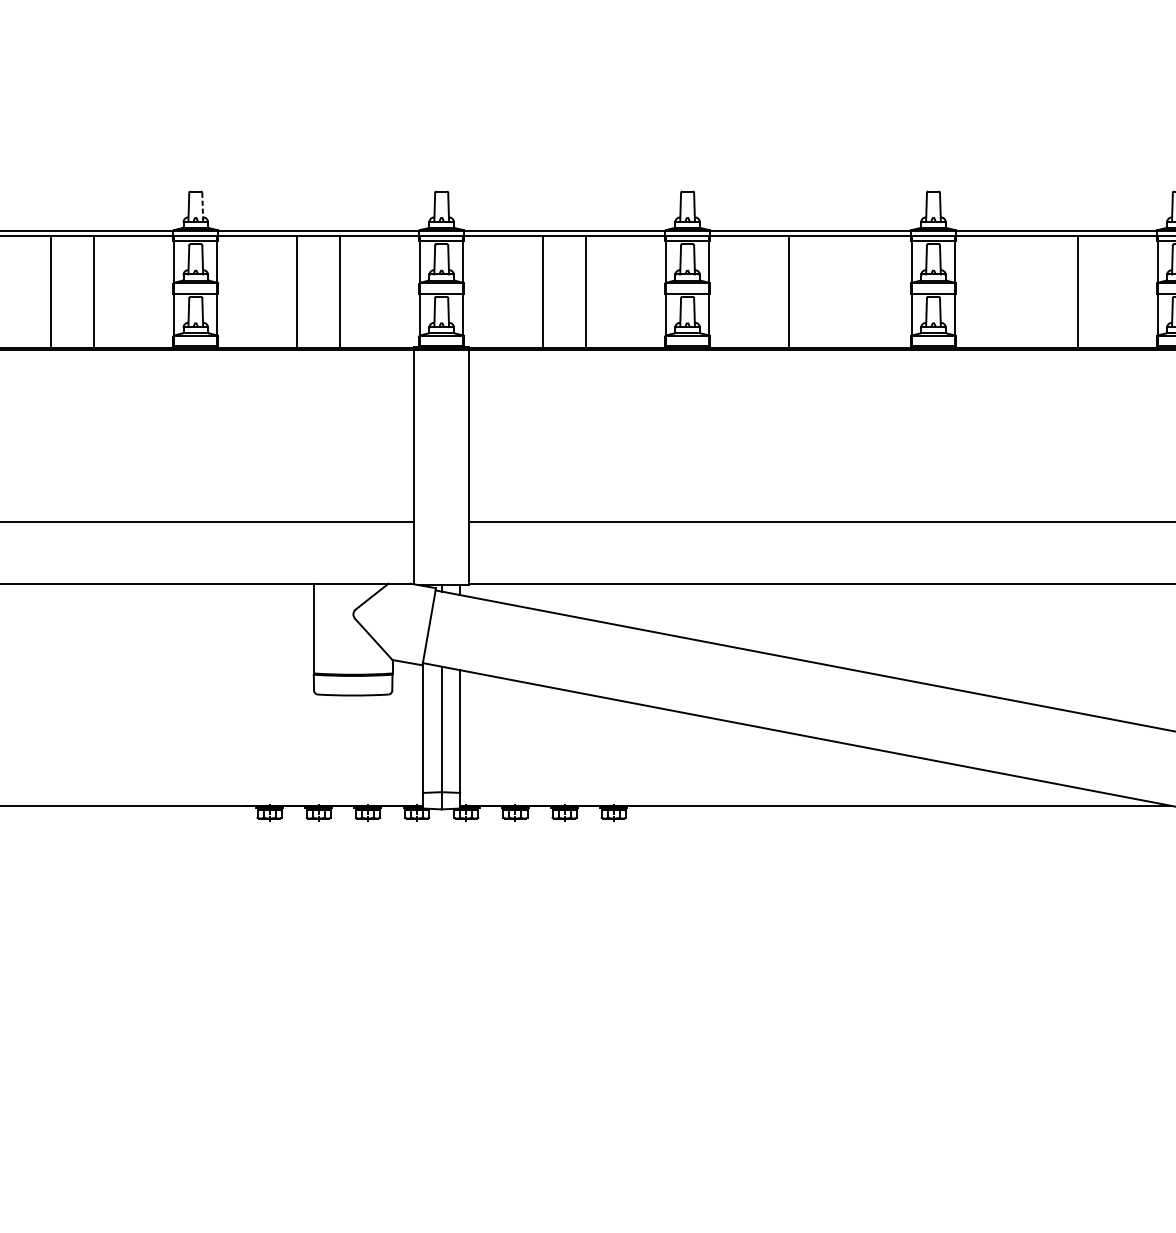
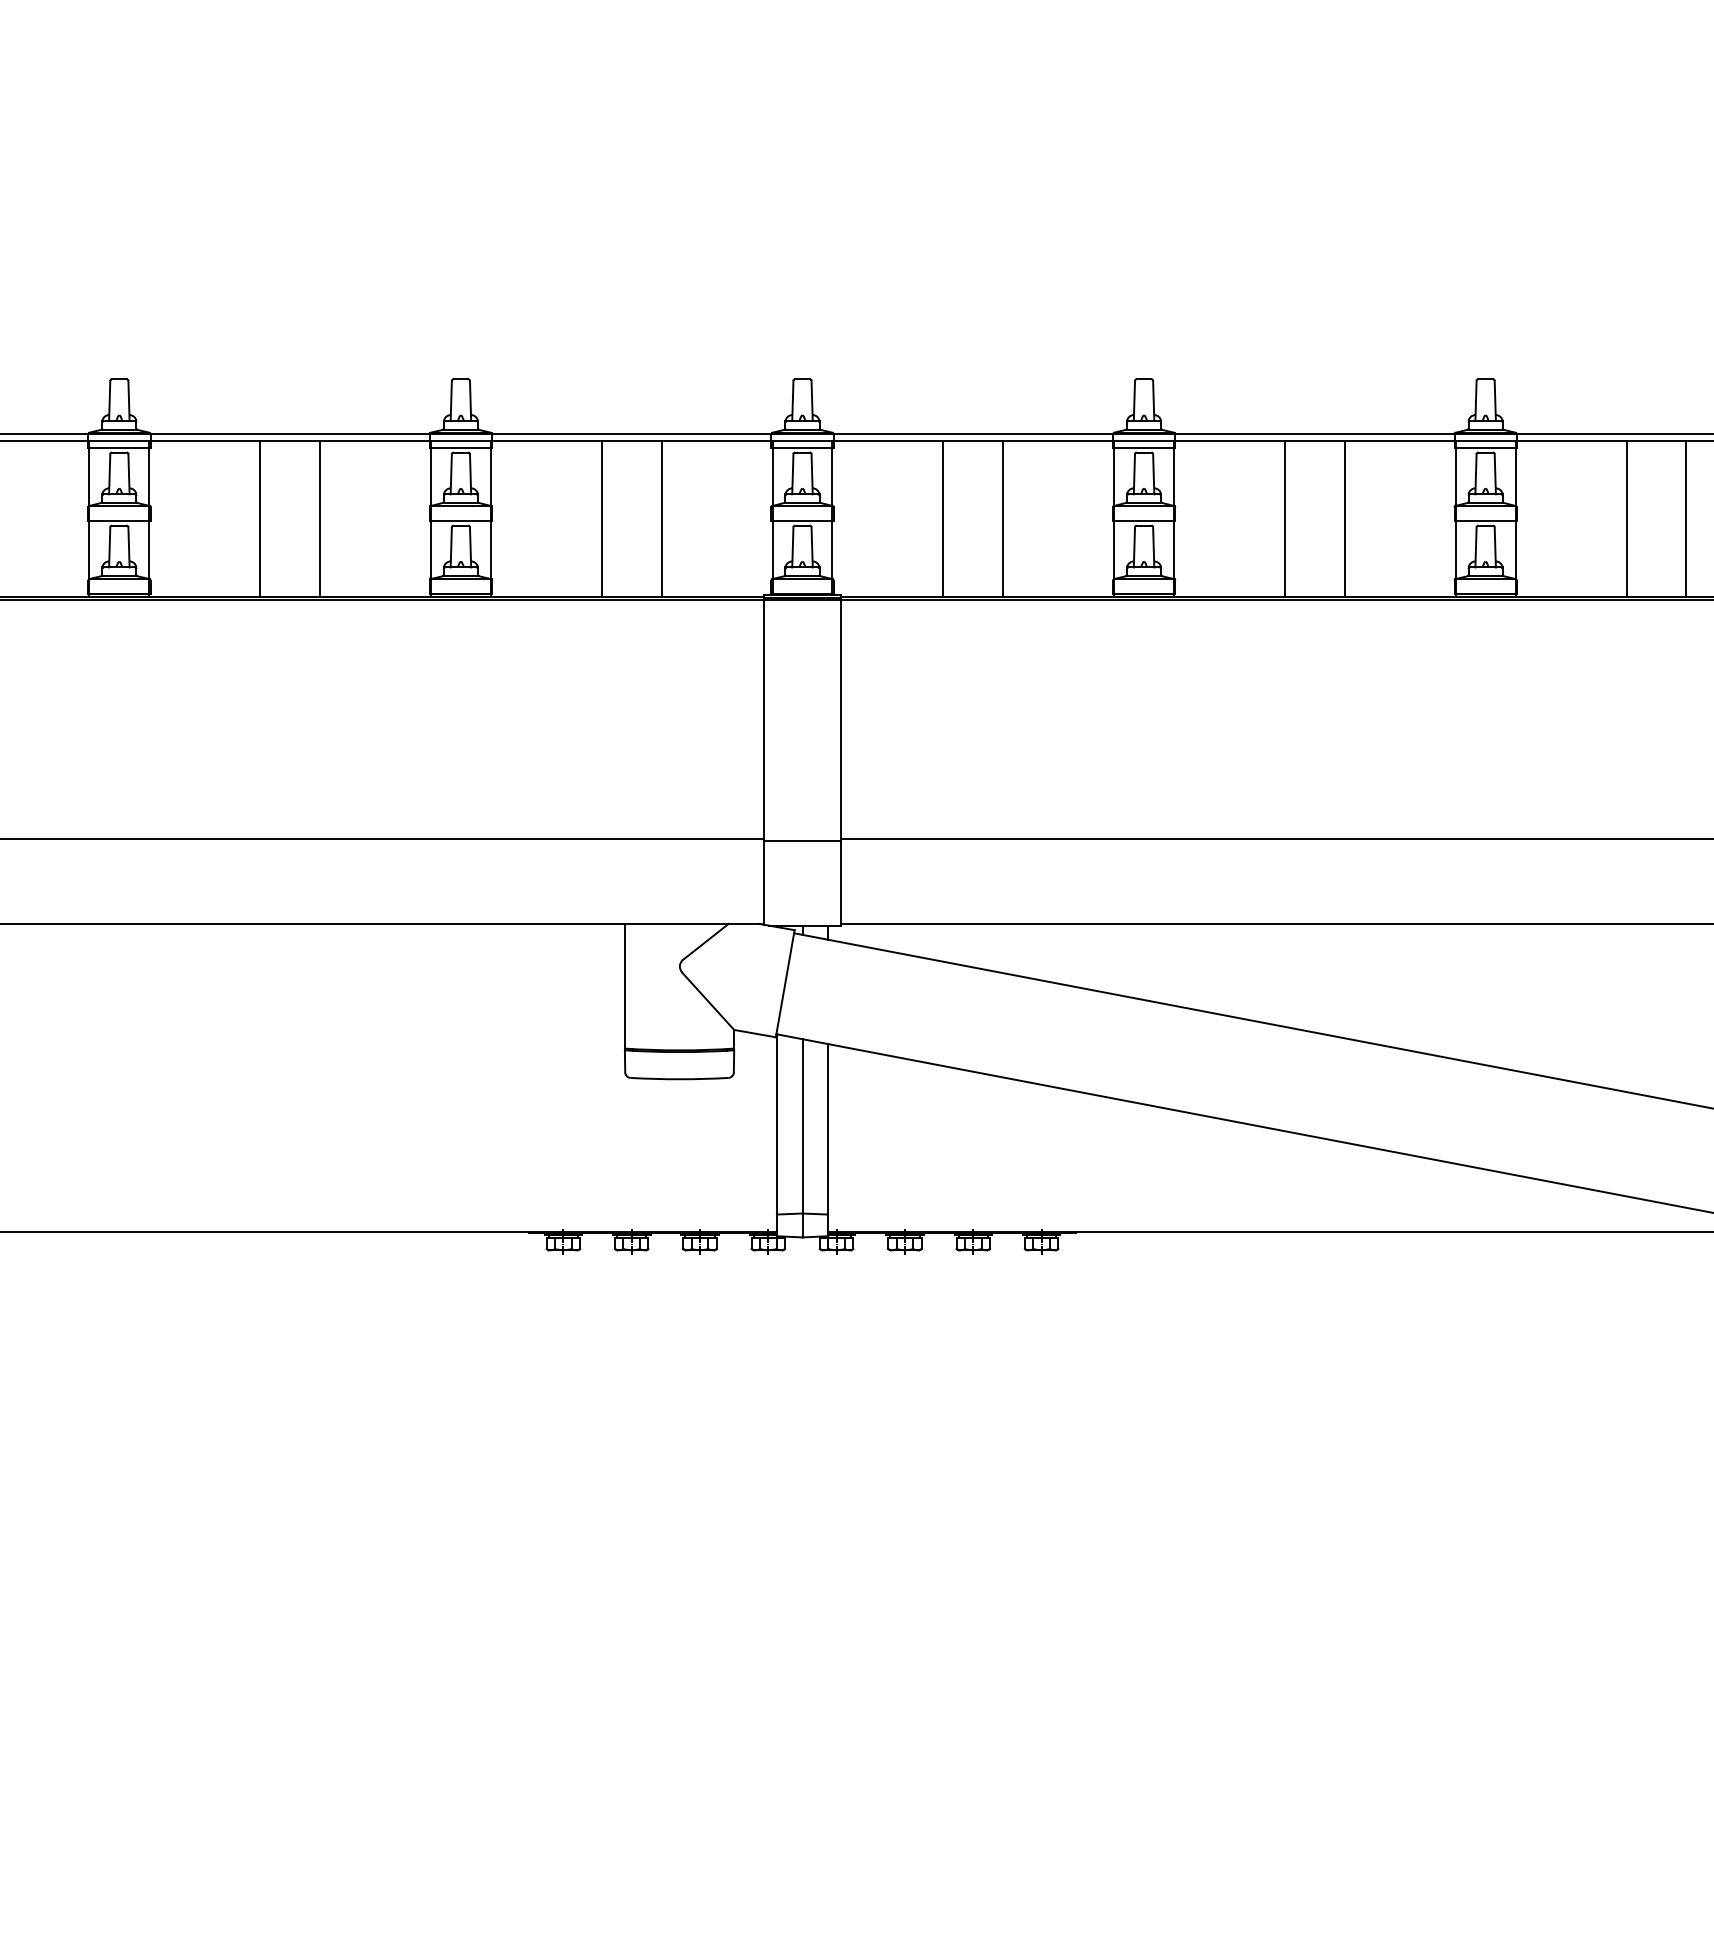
line: (202, 207) -> (470, 401), dashed -> solid
line: (831, 291) -> (1344, 518), added
line: (1034, 291) -> (1626, 518), added
line: (441, 524) -> (802, 841), added

